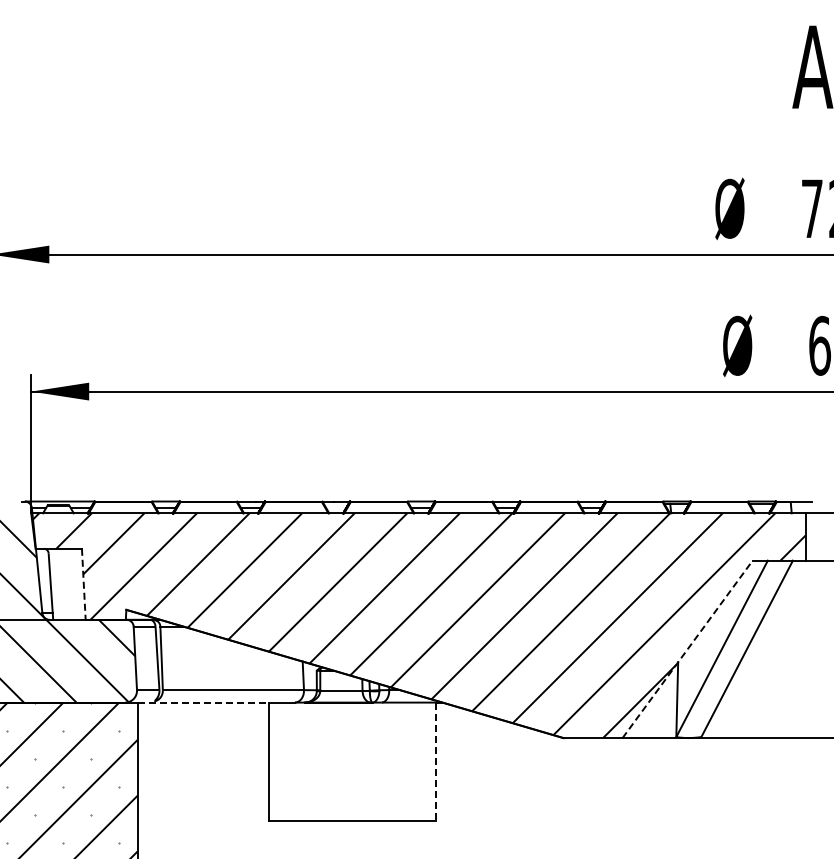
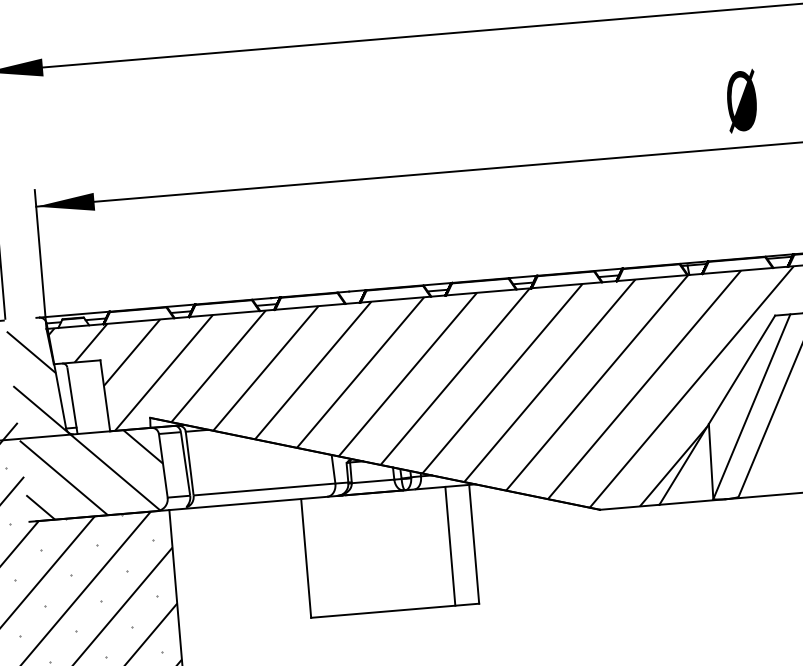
line: (83, 584) -> (104, 396), dashed -> solid
line: (687, 648) -> (717, 409), dashed -> solid
line: (203, 702) -> (235, 504), dashed -> solid
line: (412, 761) -> (450, 546), added
line: (436, 762) -> (474, 545), dashed -> solid

